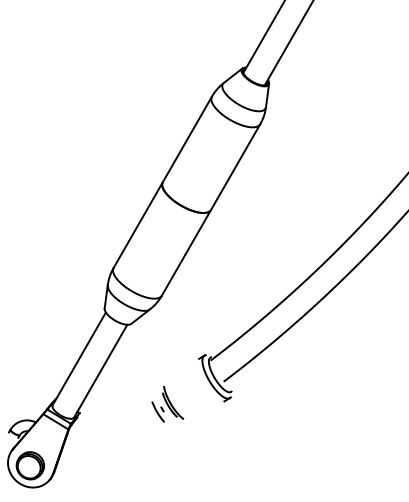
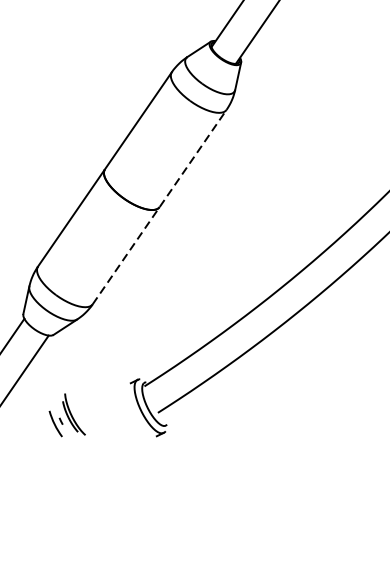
line: (211, 210) -> (160, 207), solid -> dashed
part: (167, 404) -> (67, 415), moved

